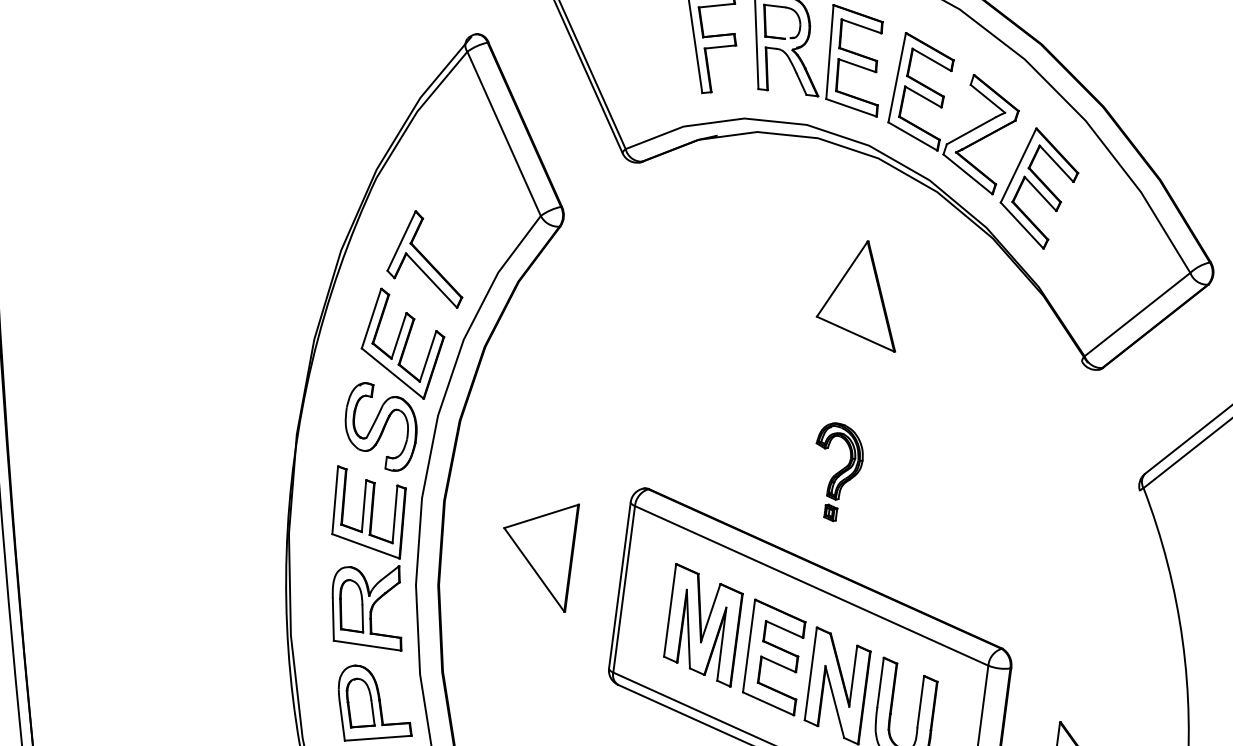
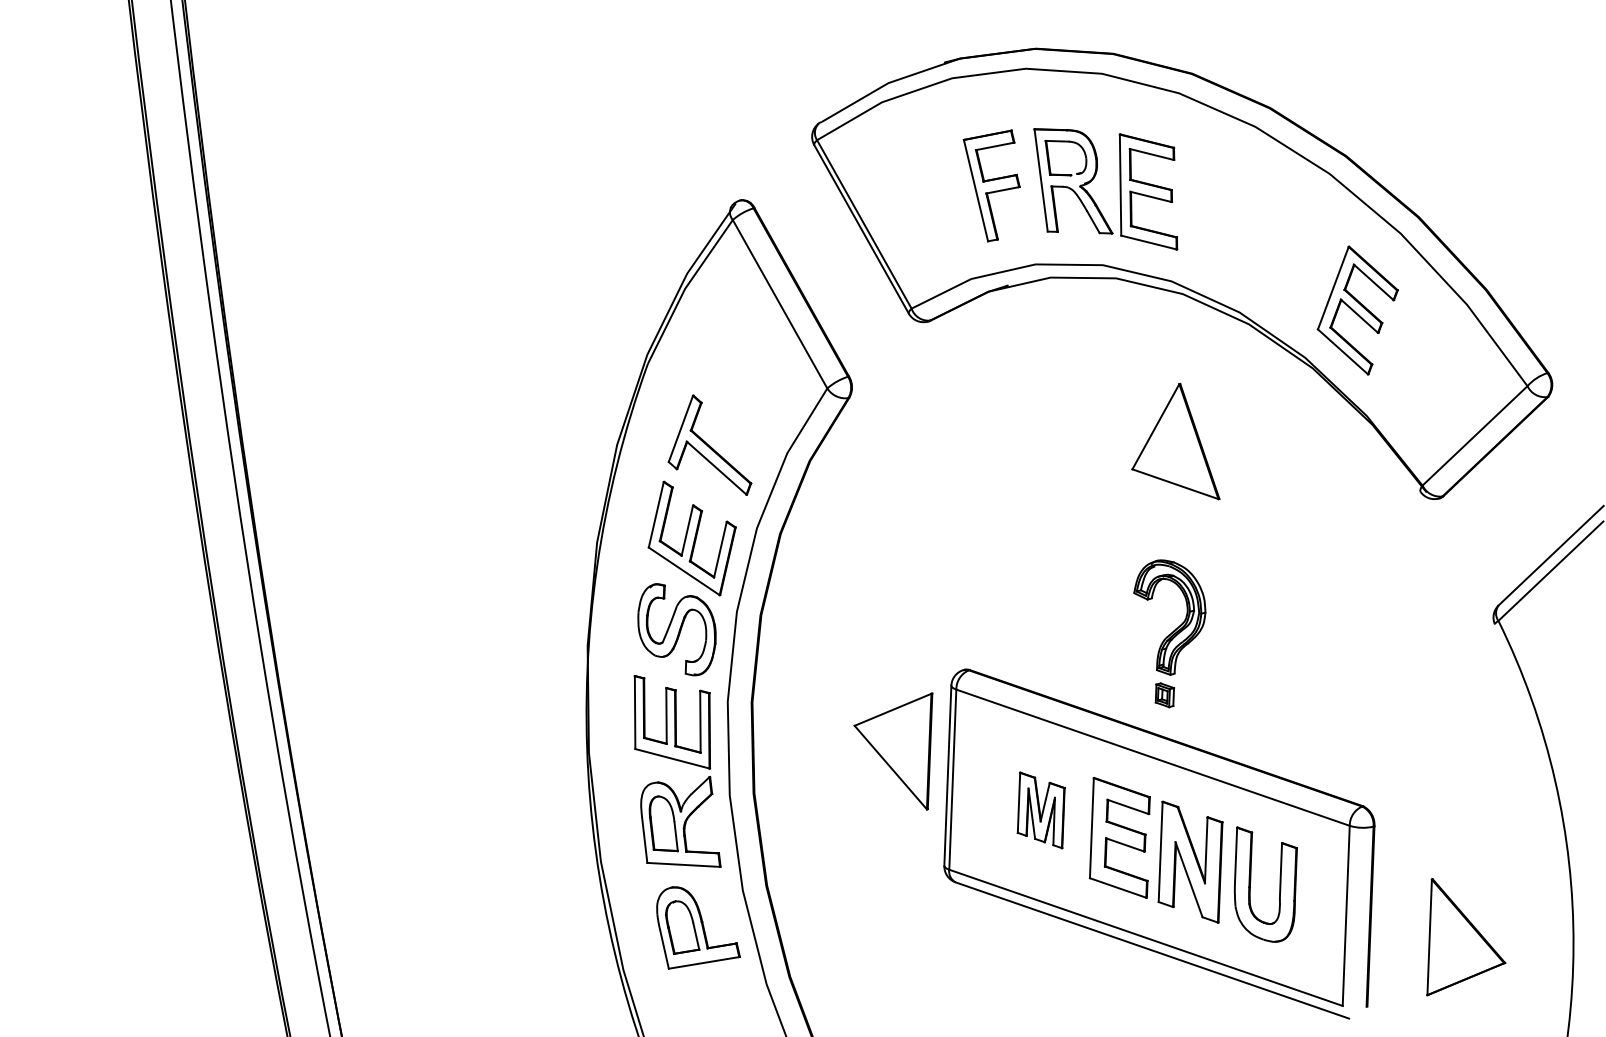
part: (942, 107) -> (1246, 233), removed
part: (837, 472) -> (1169, 633), size x1.4
part: (538, 555) -> (893, 751), moved
part: (703, 625) -> (1041, 810), size x0.6

